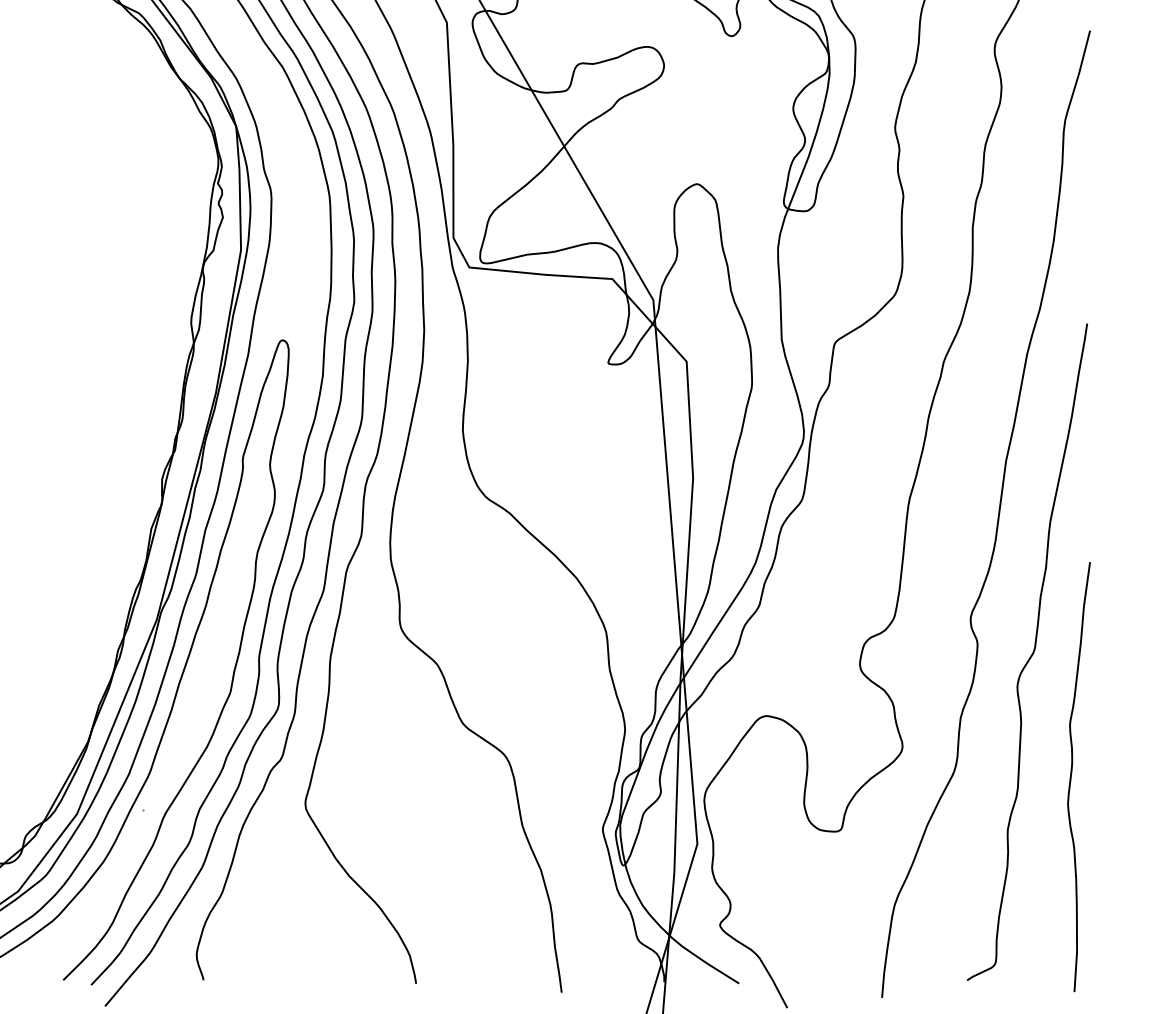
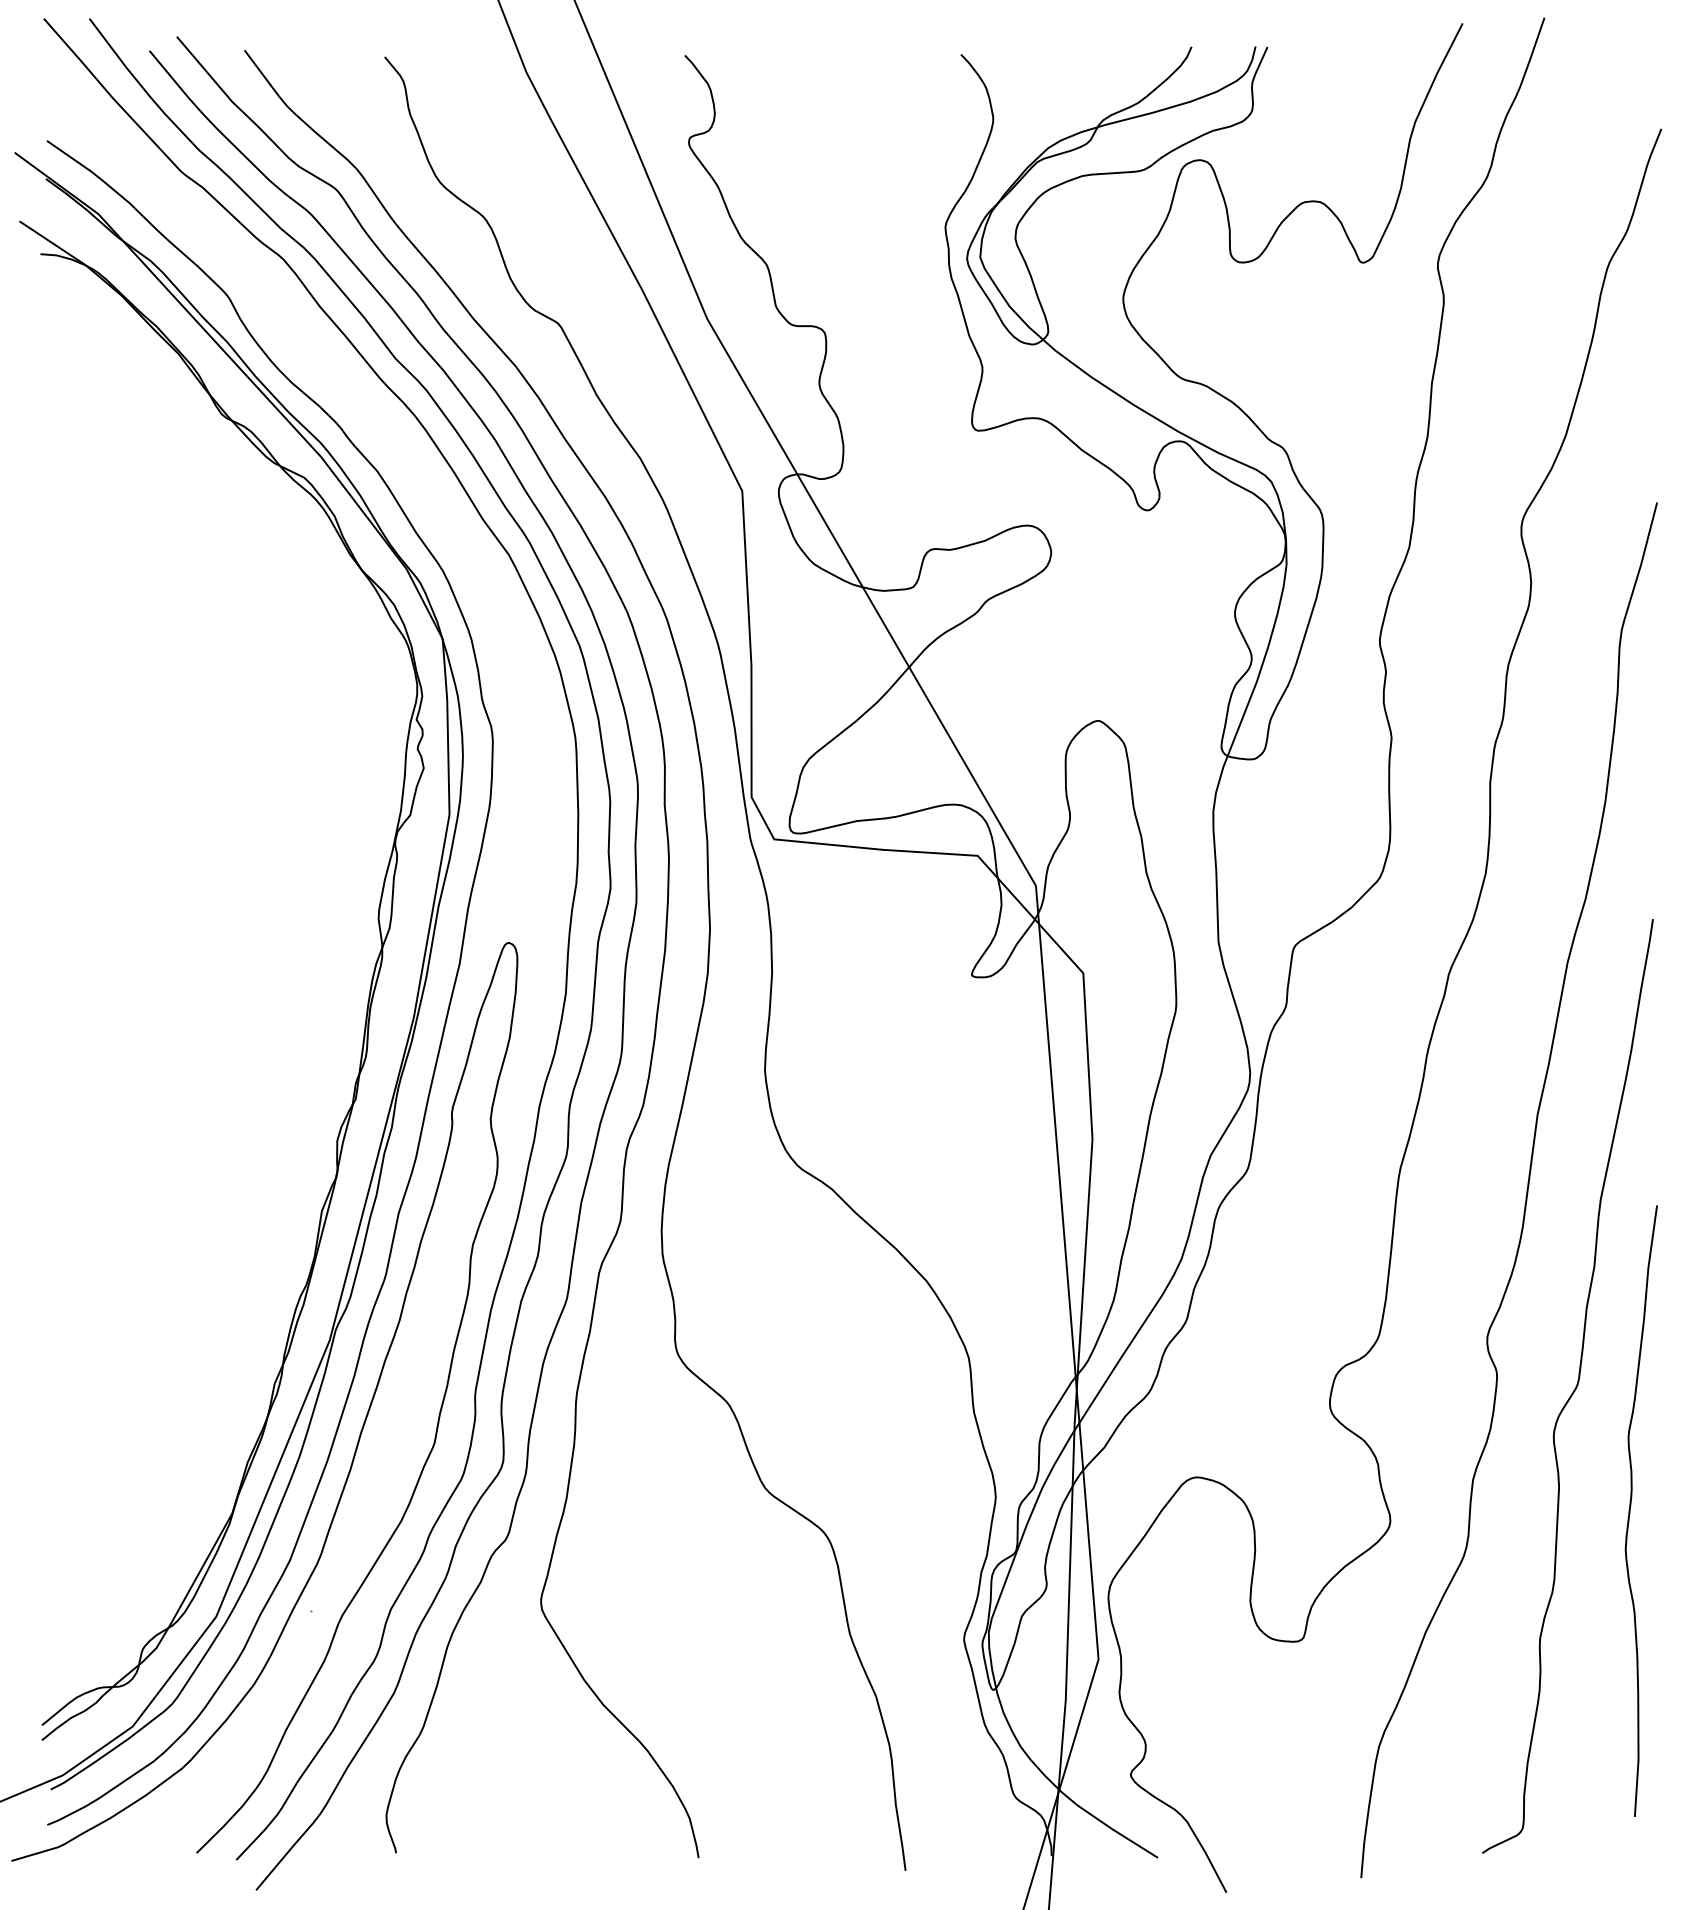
curve: (1072, 773) -> (1631, 1506), moved

